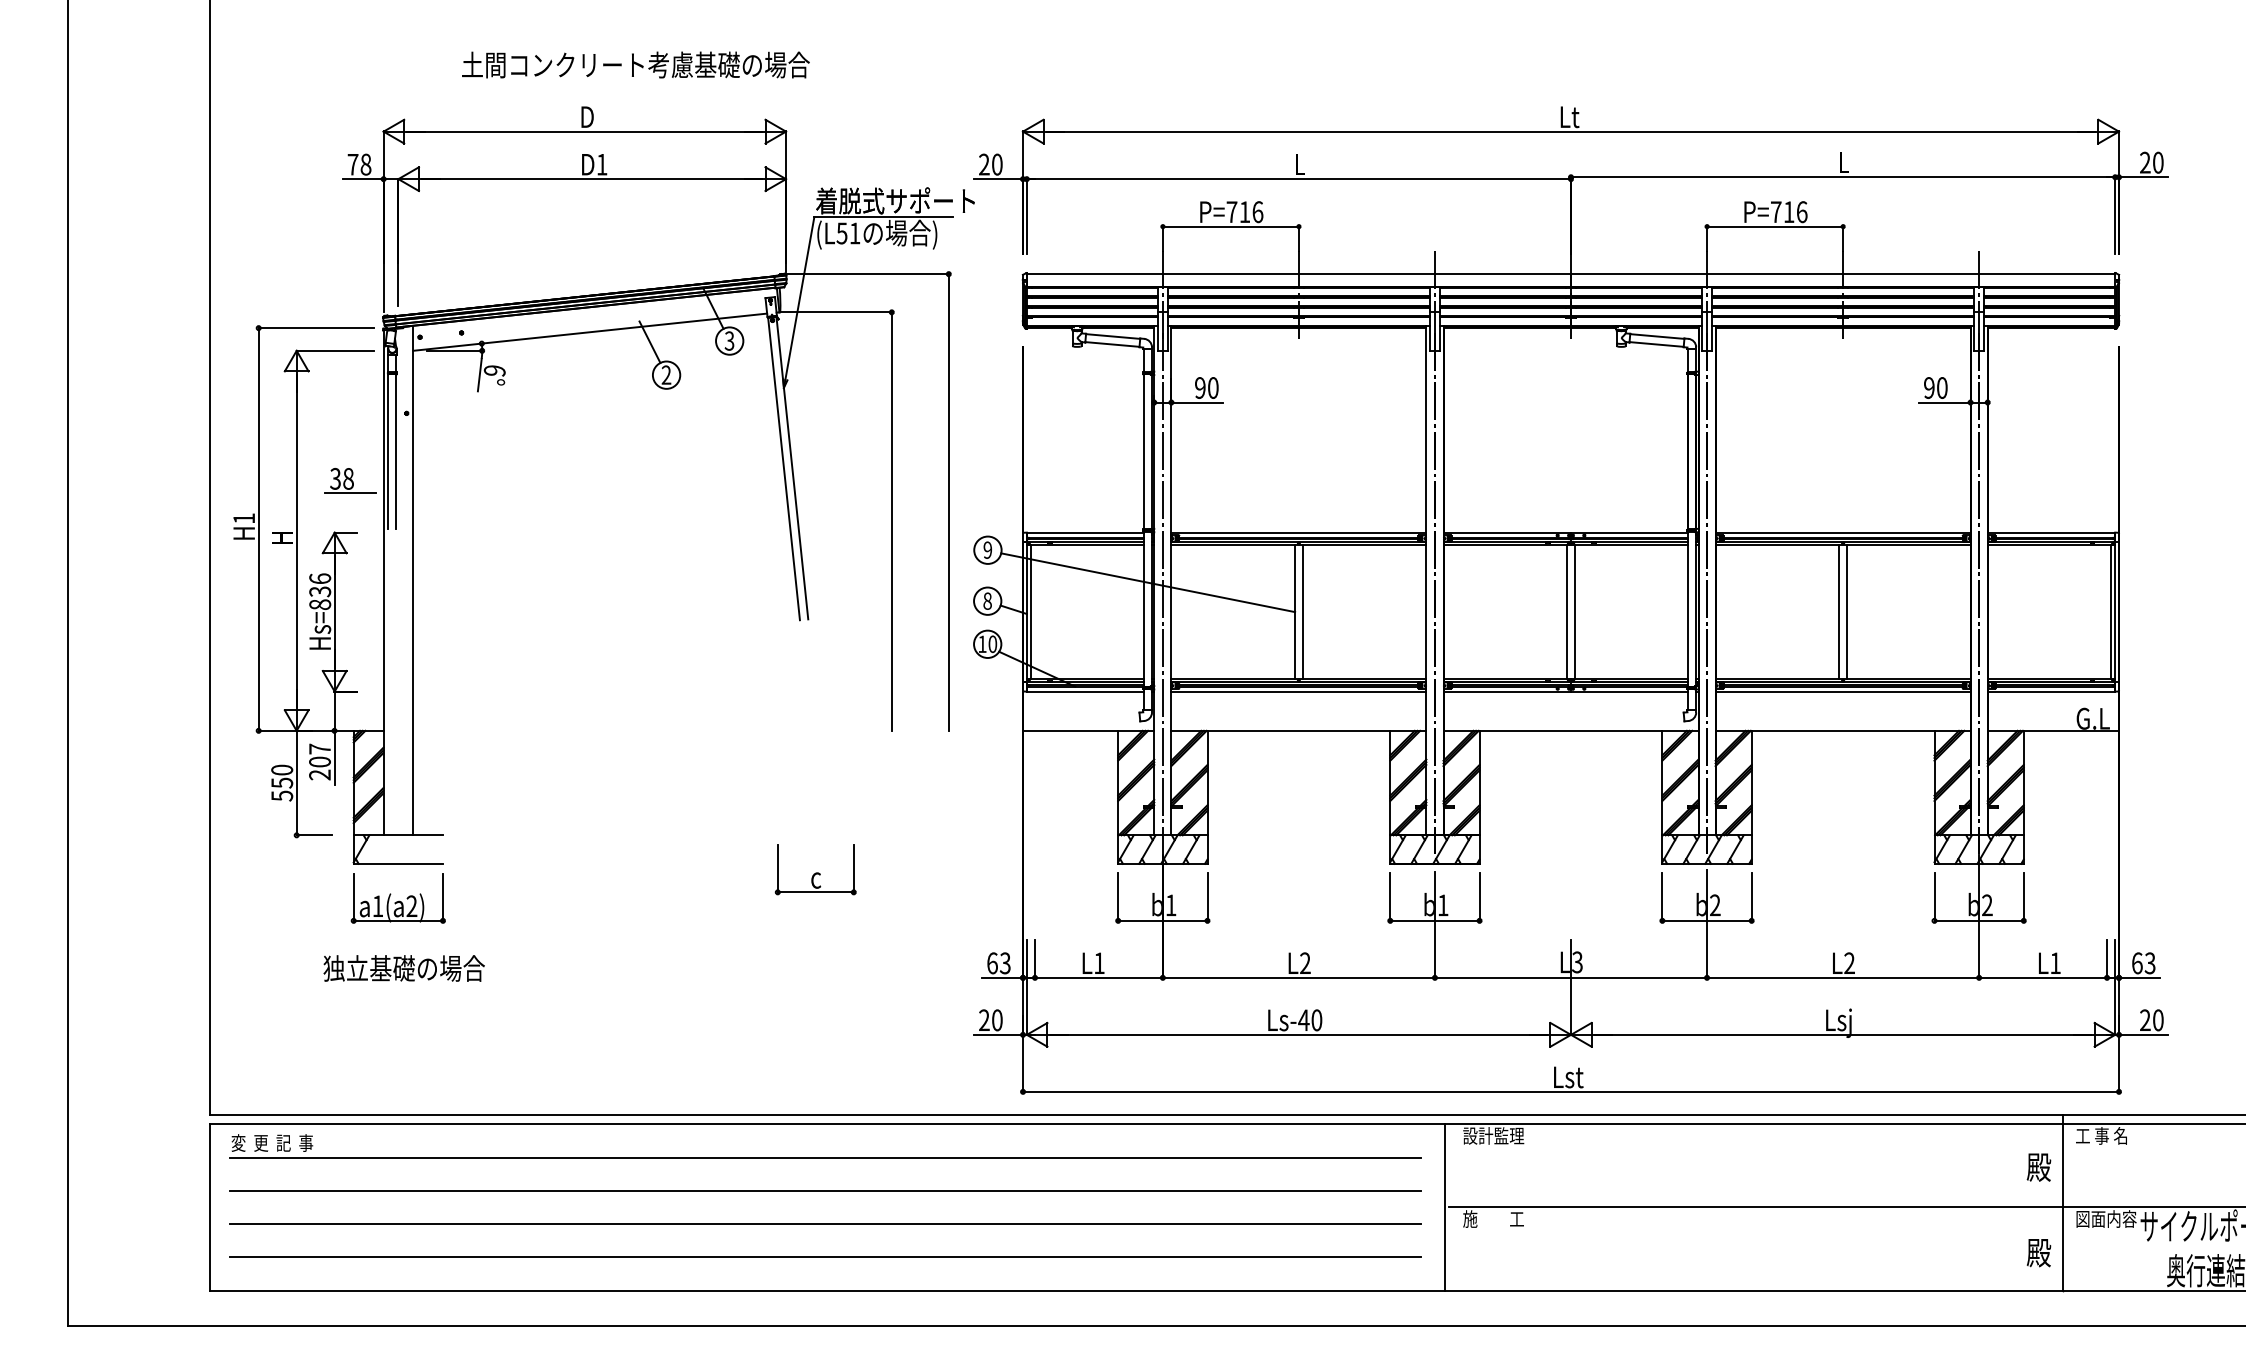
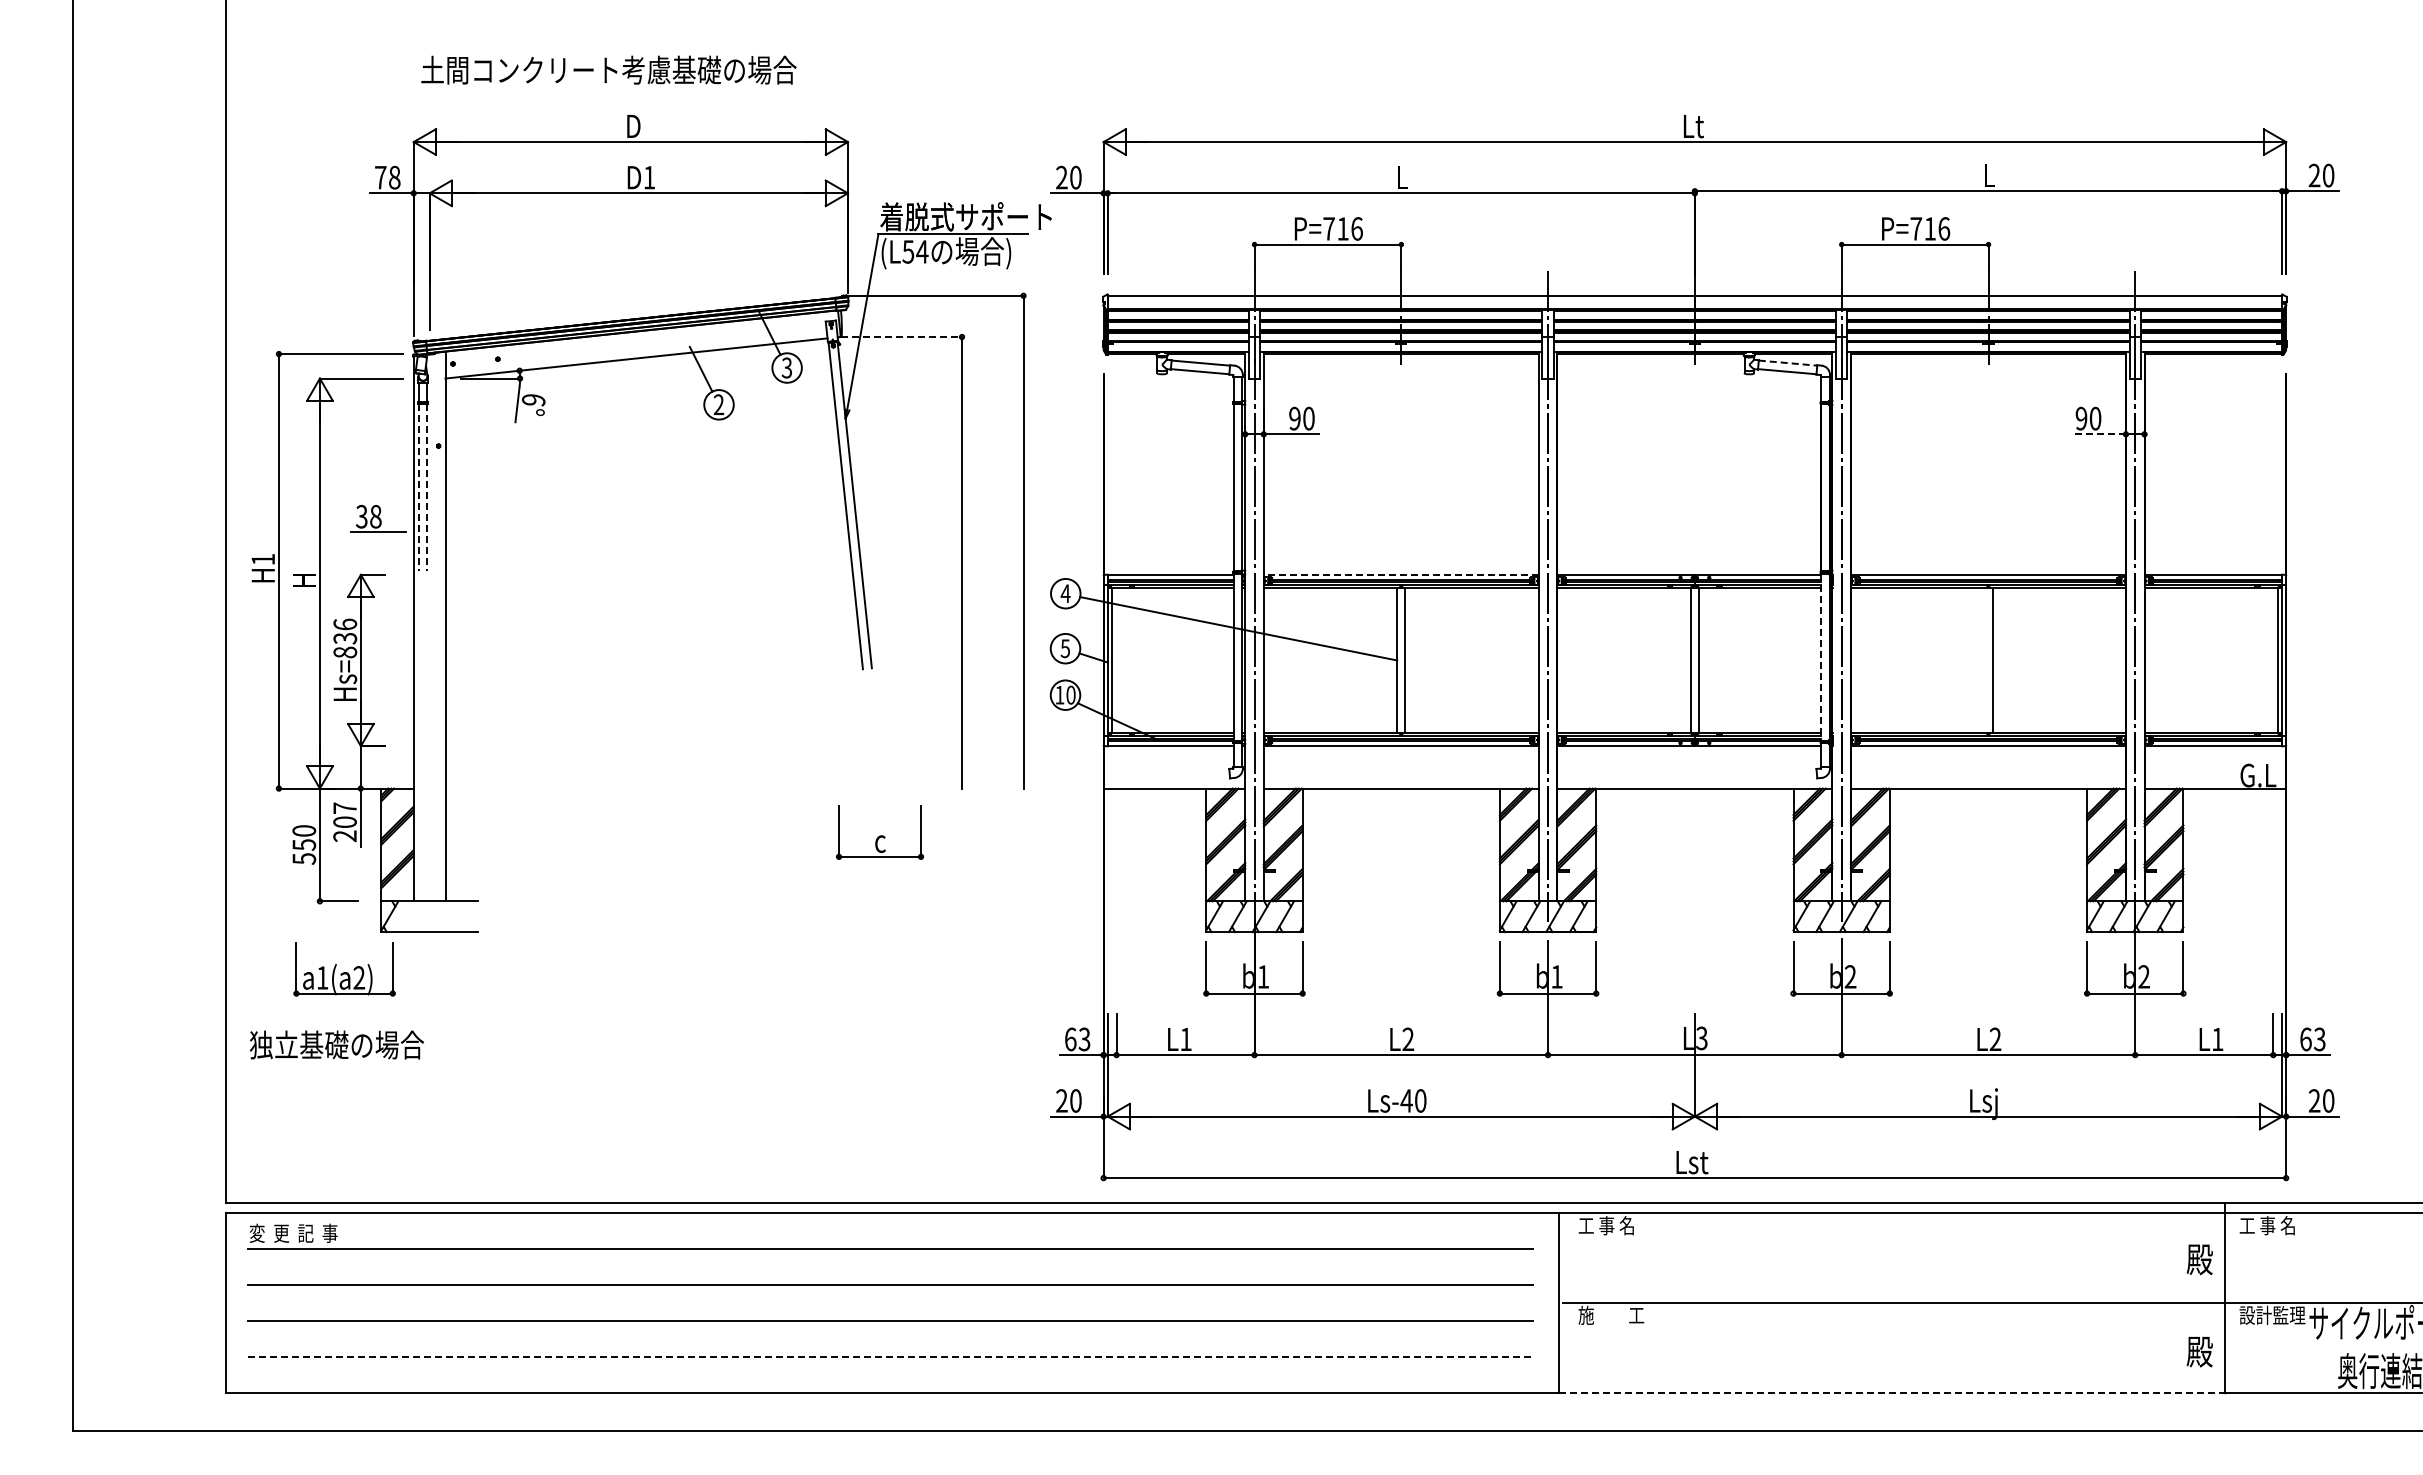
text: (635, 64) -> (608, 69), moved
text: (855, 233) -> (922, 251), (L51 -> (L54
line: (835, 312) -> (901, 337), solid -> dashed
line: (1657, 336) -> (1788, 363), solid -> dashed
line: (1945, 402) -> (2098, 434), solid -> dashed
line: (388, 451) -> (418, 487), solid -> dashed
line: (396, 451) -> (427, 487), solid -> dashed
line: (1299, 532) -> (1401, 574), solid -> dashed
text: (987, 550) -> (1065, 593), 9 -> 4
text: (987, 601) -> (1065, 648), 8 -> 5
line: (1687, 609) -> (1820, 657), solid -> dashed
line: (1839, 612) -> (1984, 660), removed
part: (815, 869) -> (879, 832), moved
part: (398, 898) -> (344, 969), moved
text: (403, 968) -> (336, 1044), moved
text: (1493, 1135) -> (1611, 1225), 設計監理 -> 工 事 名
text: (2106, 1218) -> (2272, 1314), 図面内容 -> 設計監理
line: (825, 1257) -> (890, 1356), solid -> dashed
line: (1754, 1290) -> (1892, 1392), solid -> dashed

